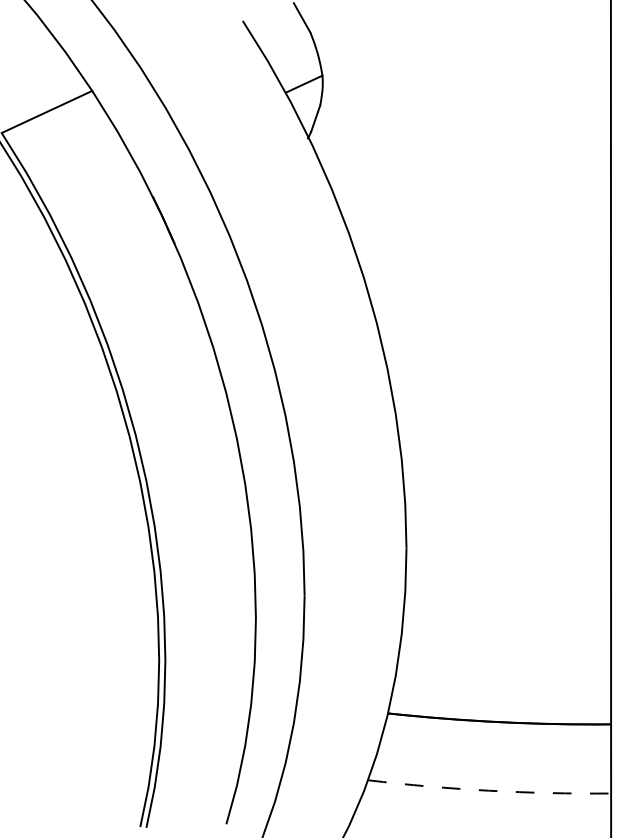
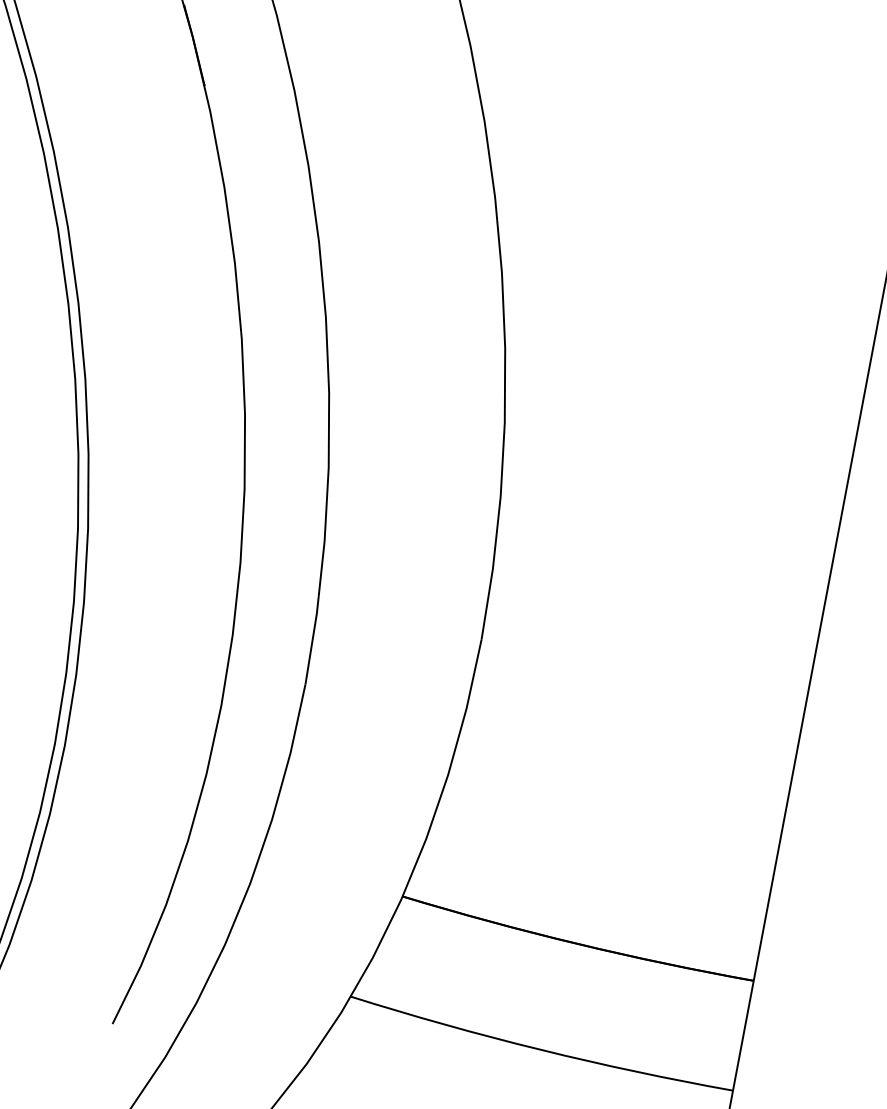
arc: (489, 790) -> (540, 1049), dashed -> solid

